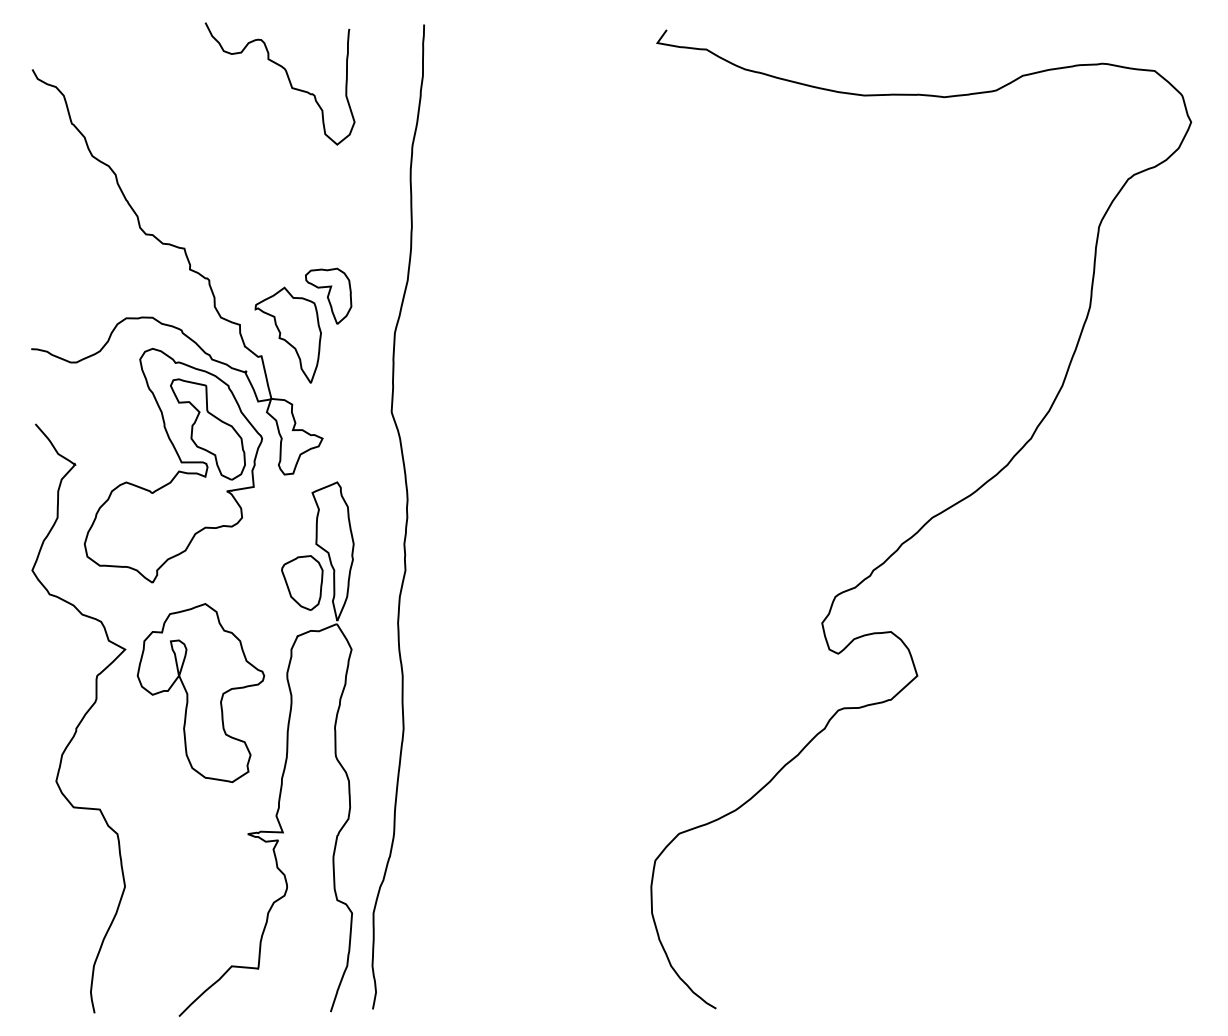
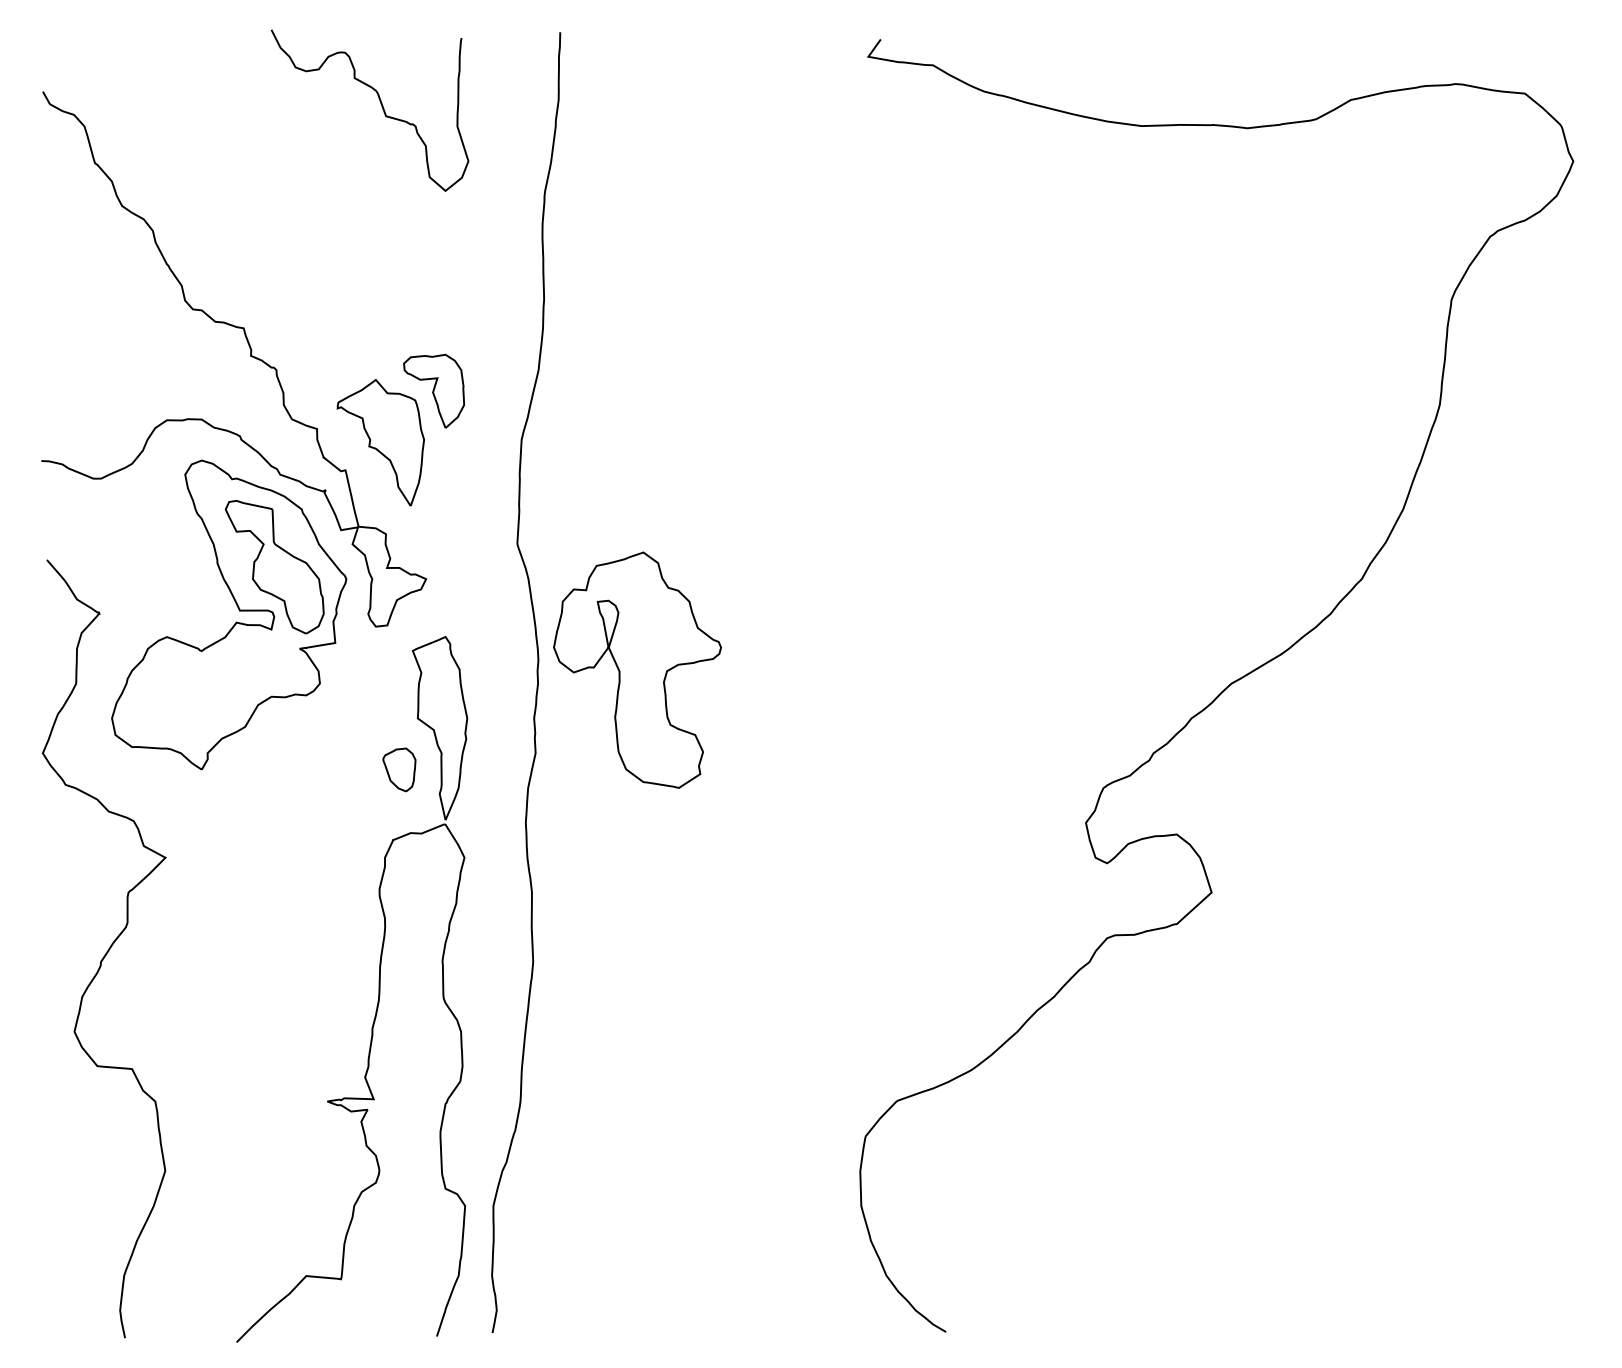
part: (302, 582) -> (399, 769), size x0.6
part: (200, 692) -> (637, 669), moved

